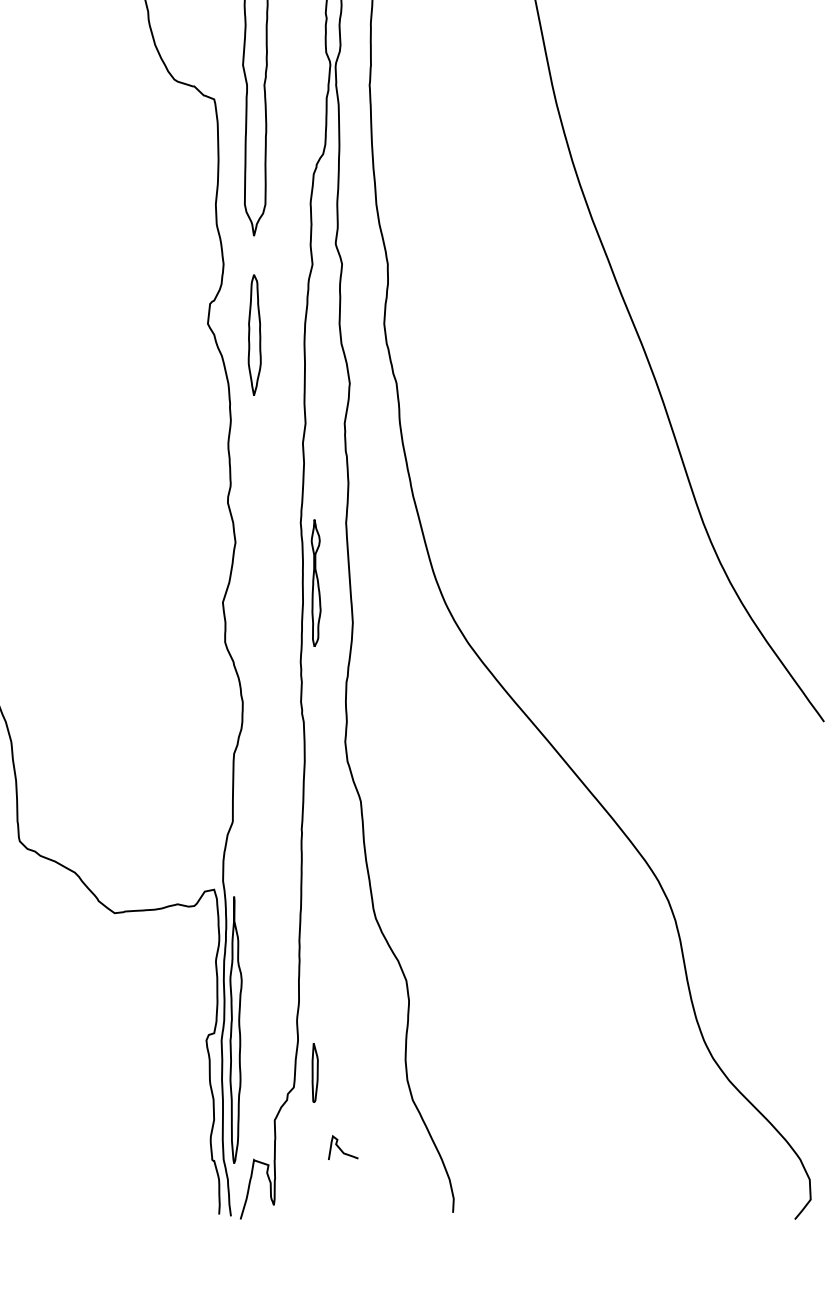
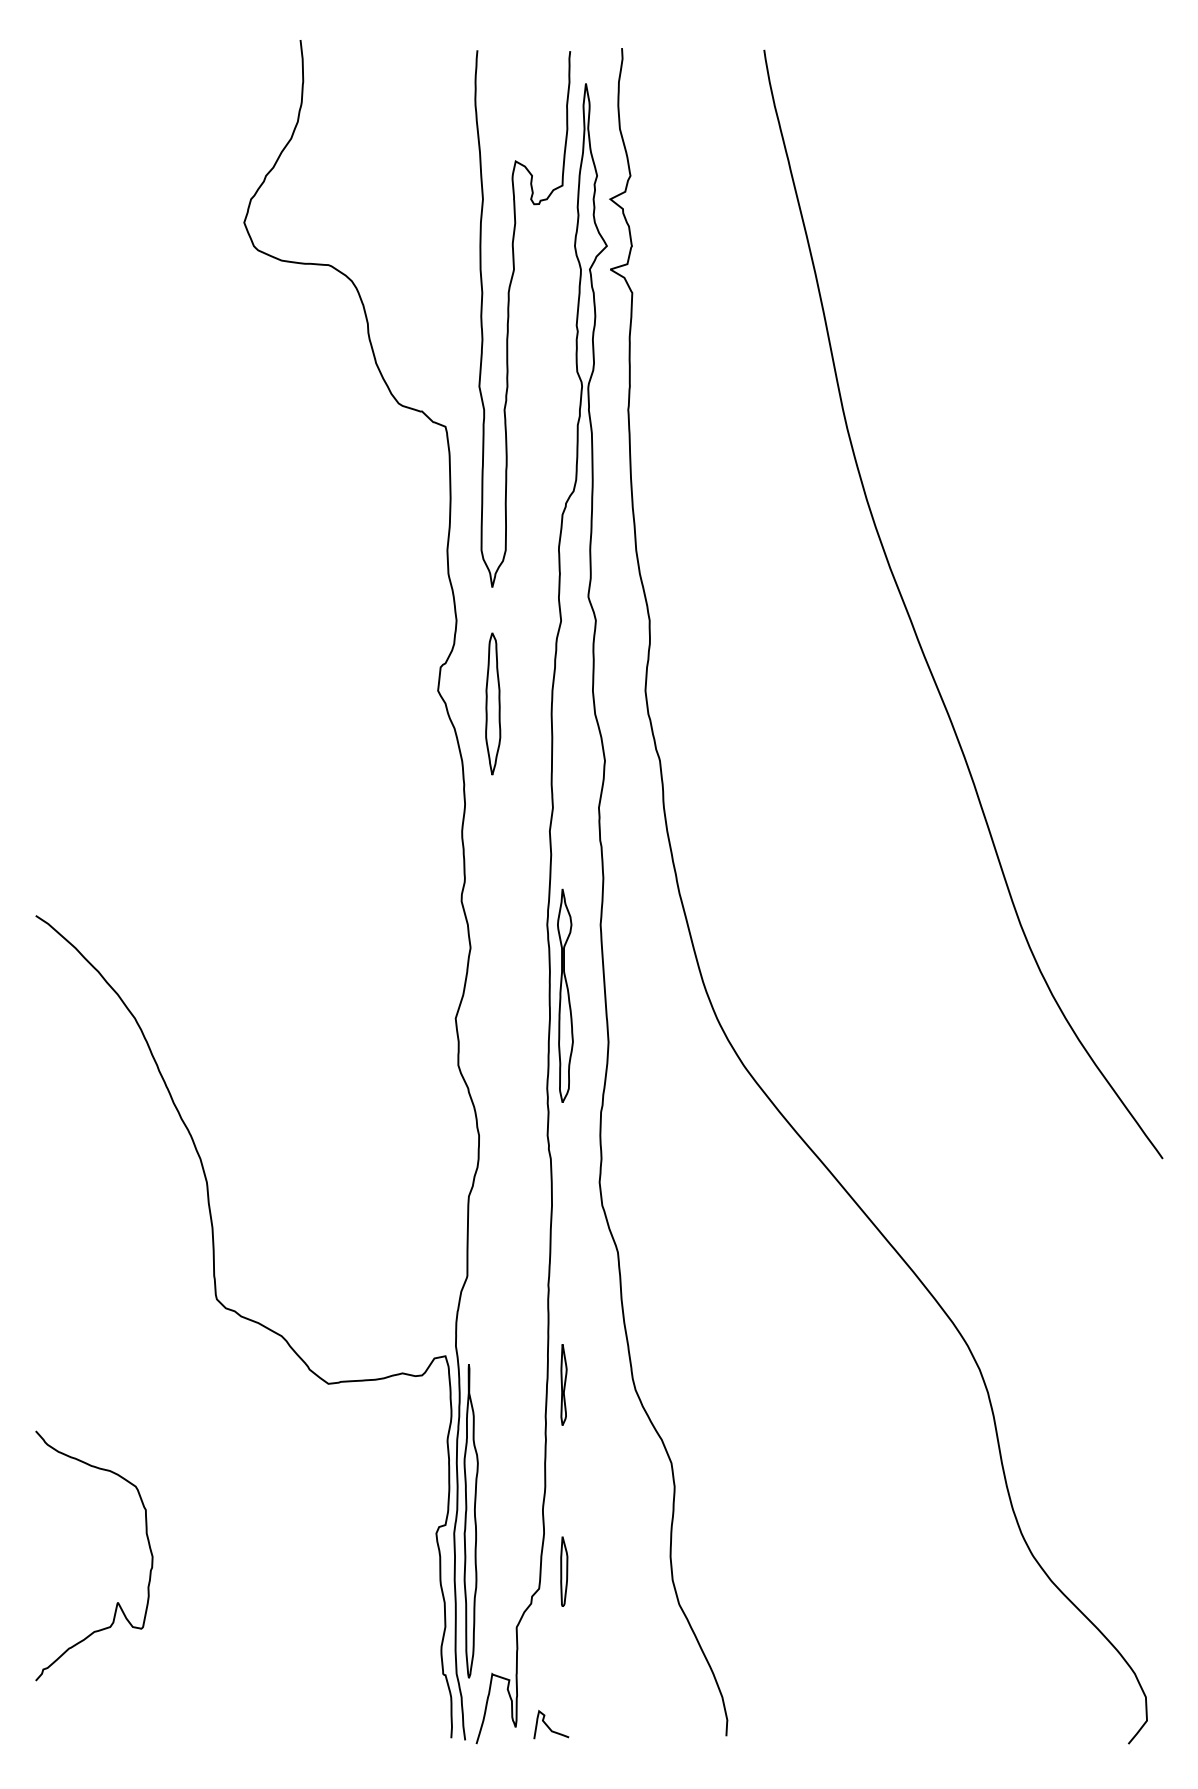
part: (316, 582) -> (565, 995), size x1.43
part: (314, 913) -> (563, 1384), added
curve: (341, 1149) -> (549, 1726), moved

